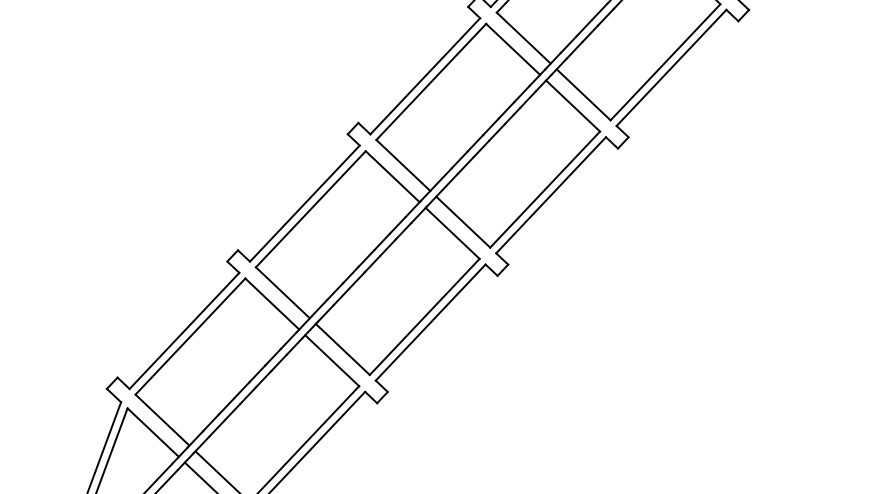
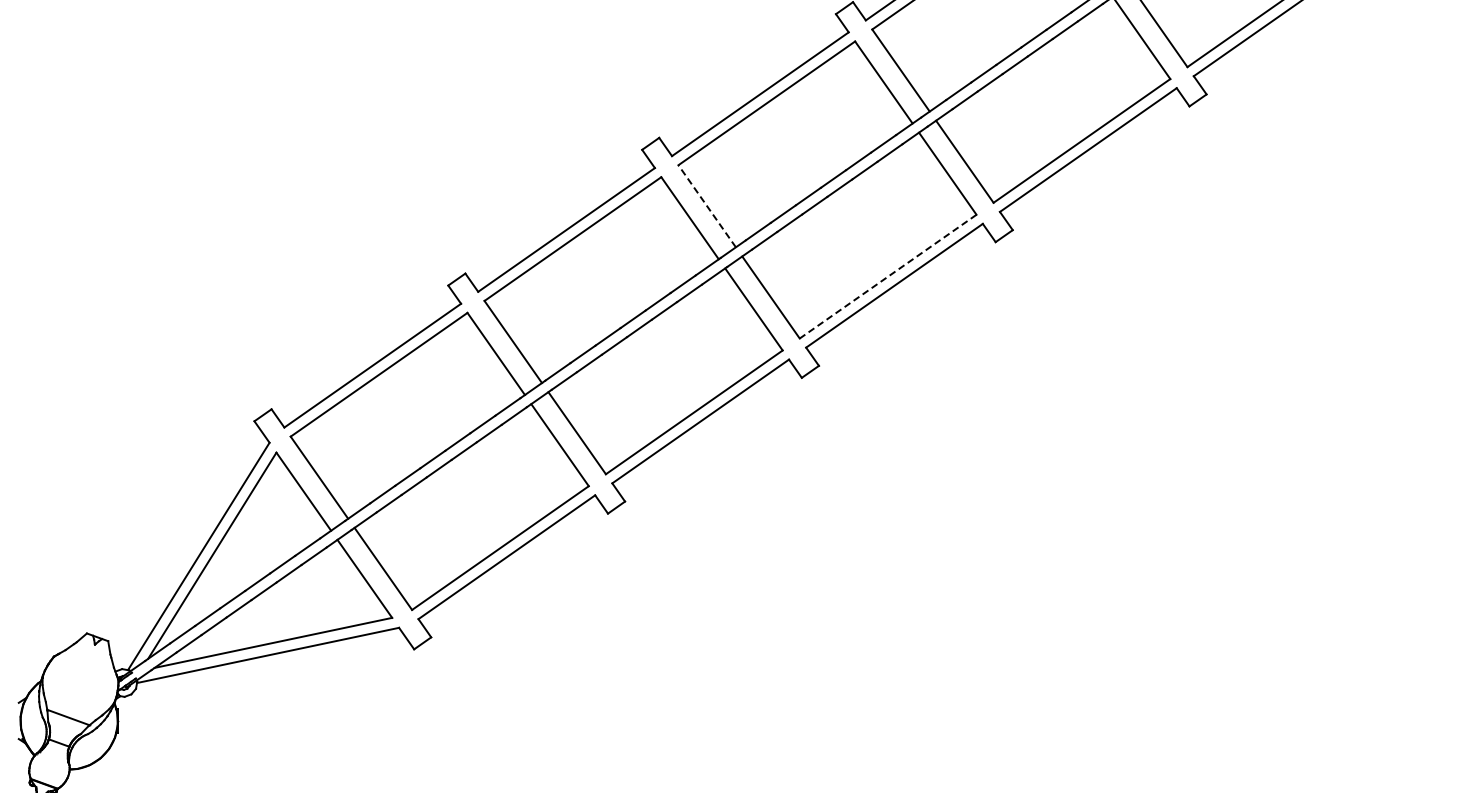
line: (402, 165) -> (706, 205), solid -> dashed
line: (545, 189) -> (888, 276), solid -> dashed

